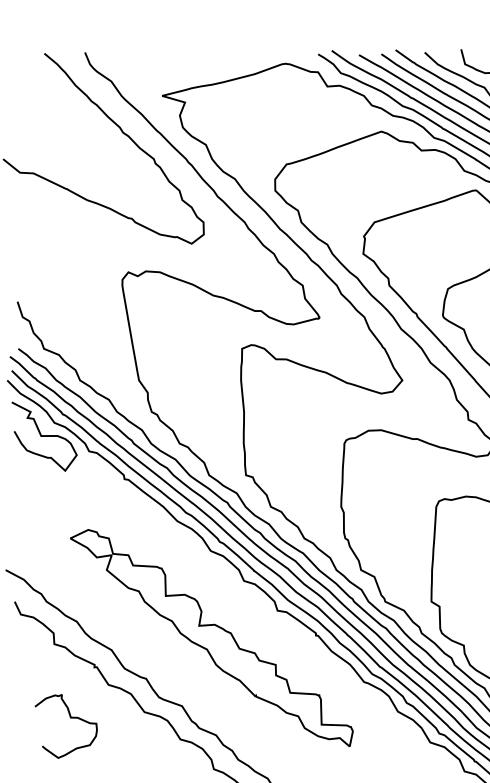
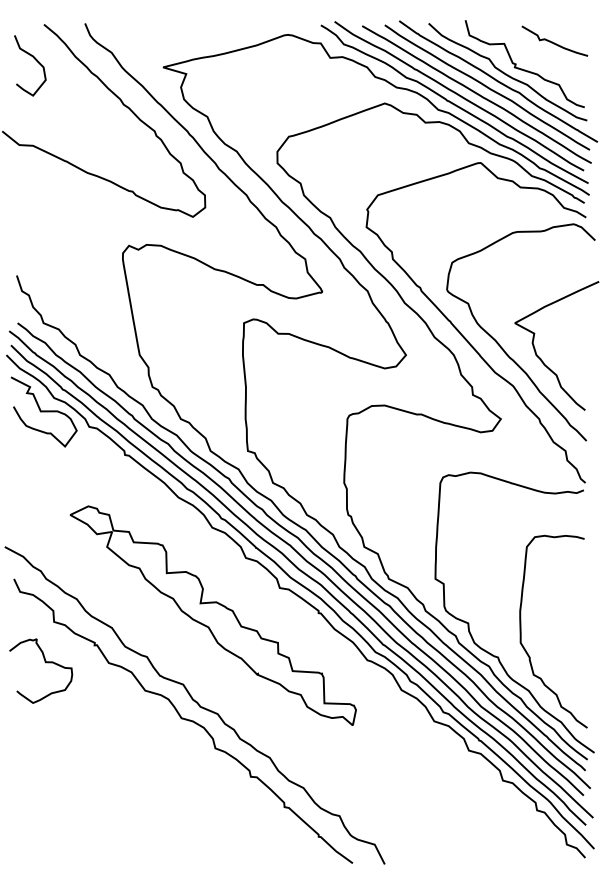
curve: (35, 89) -> (35, 60), added
curve: (70, 718) -> (45, 663), moved

